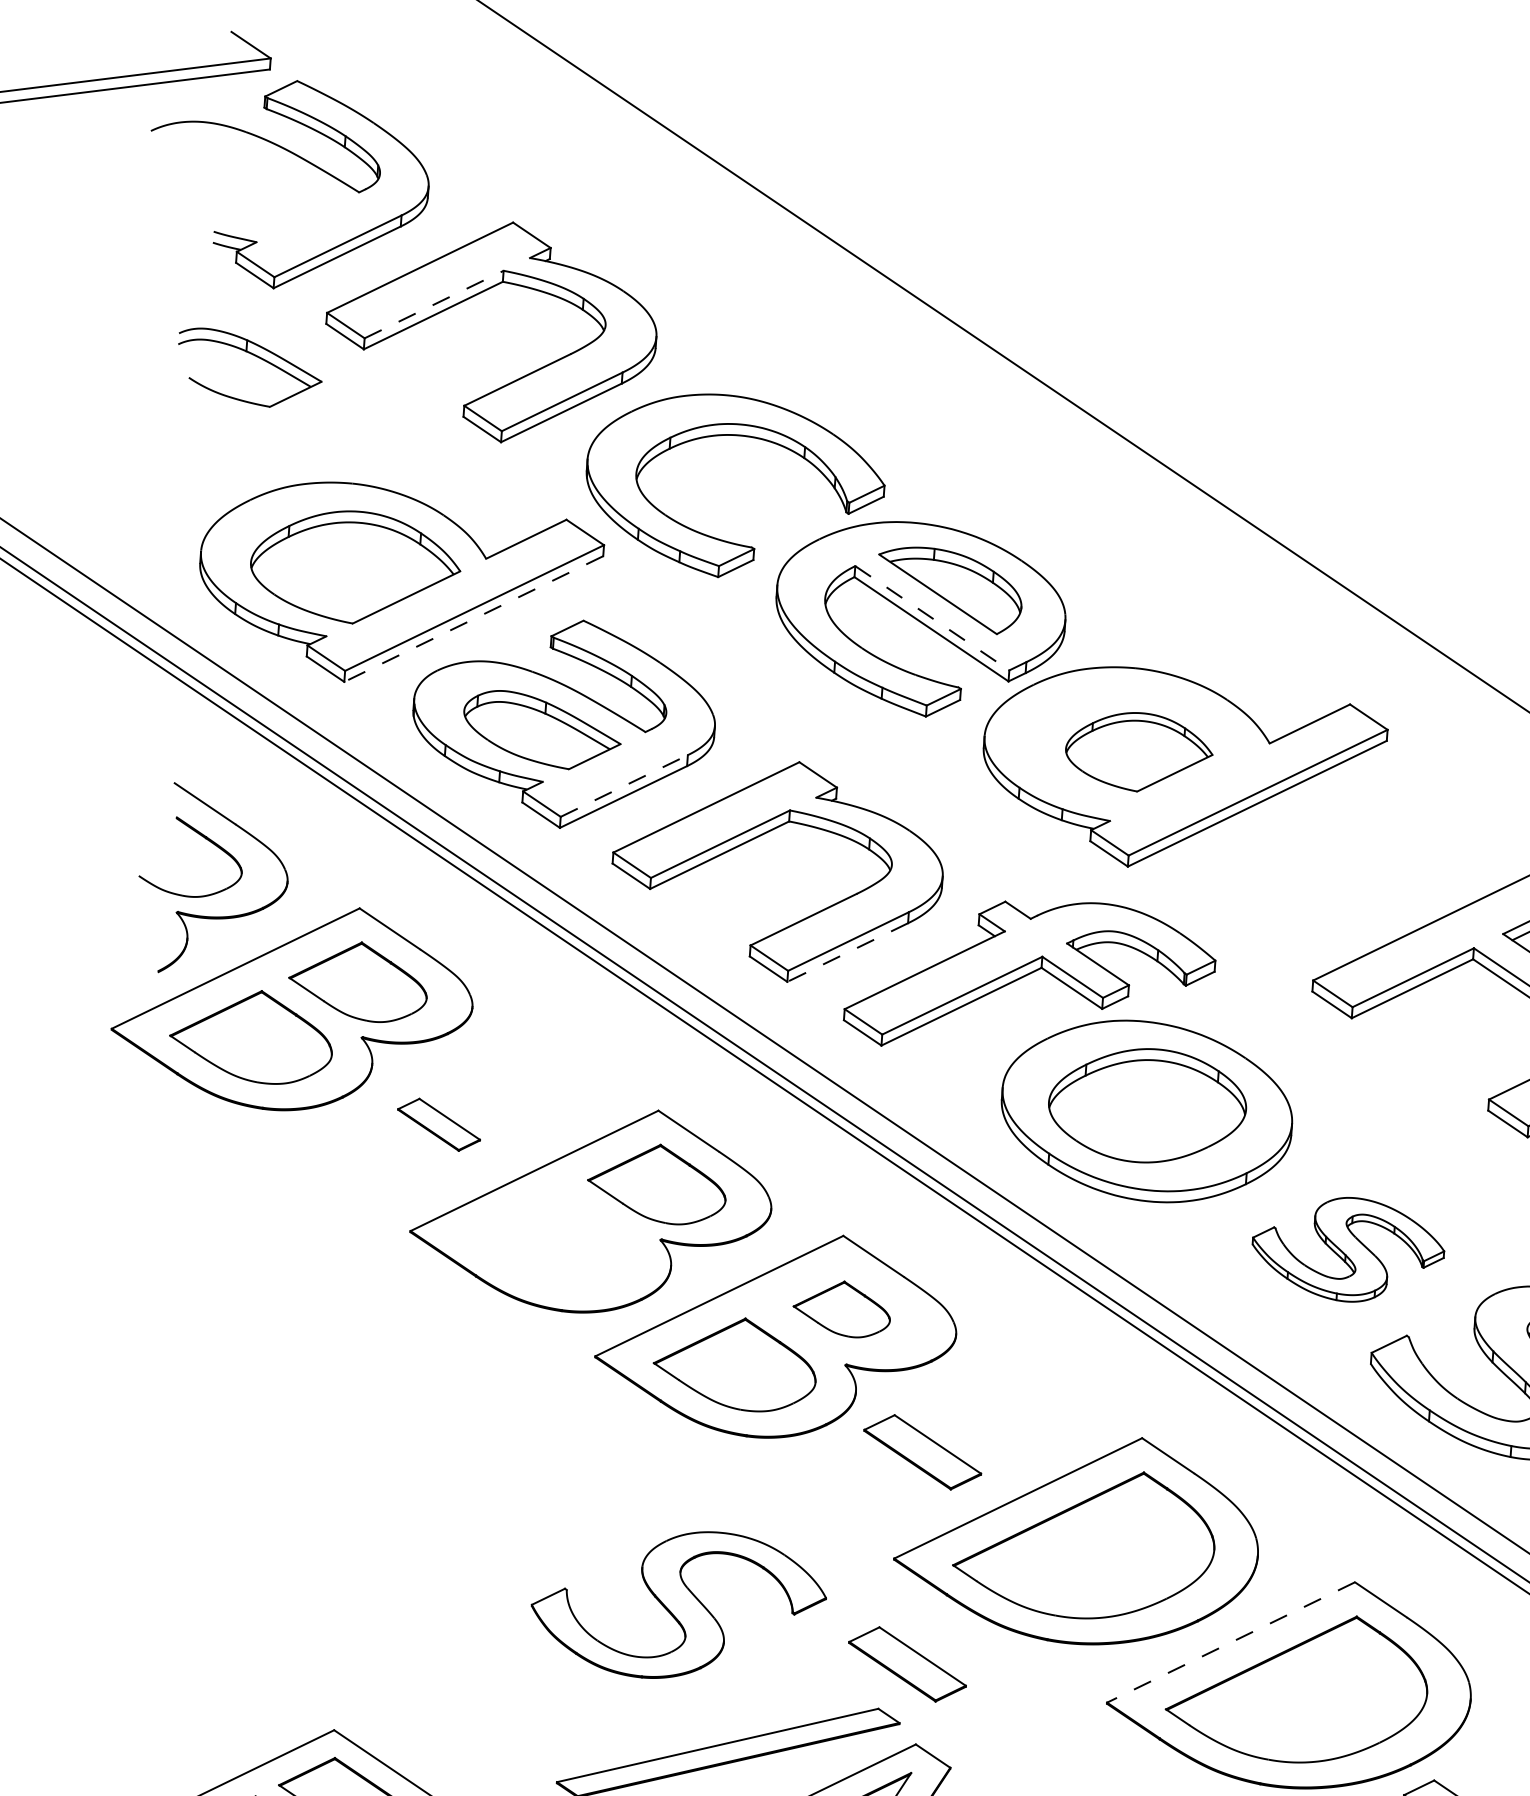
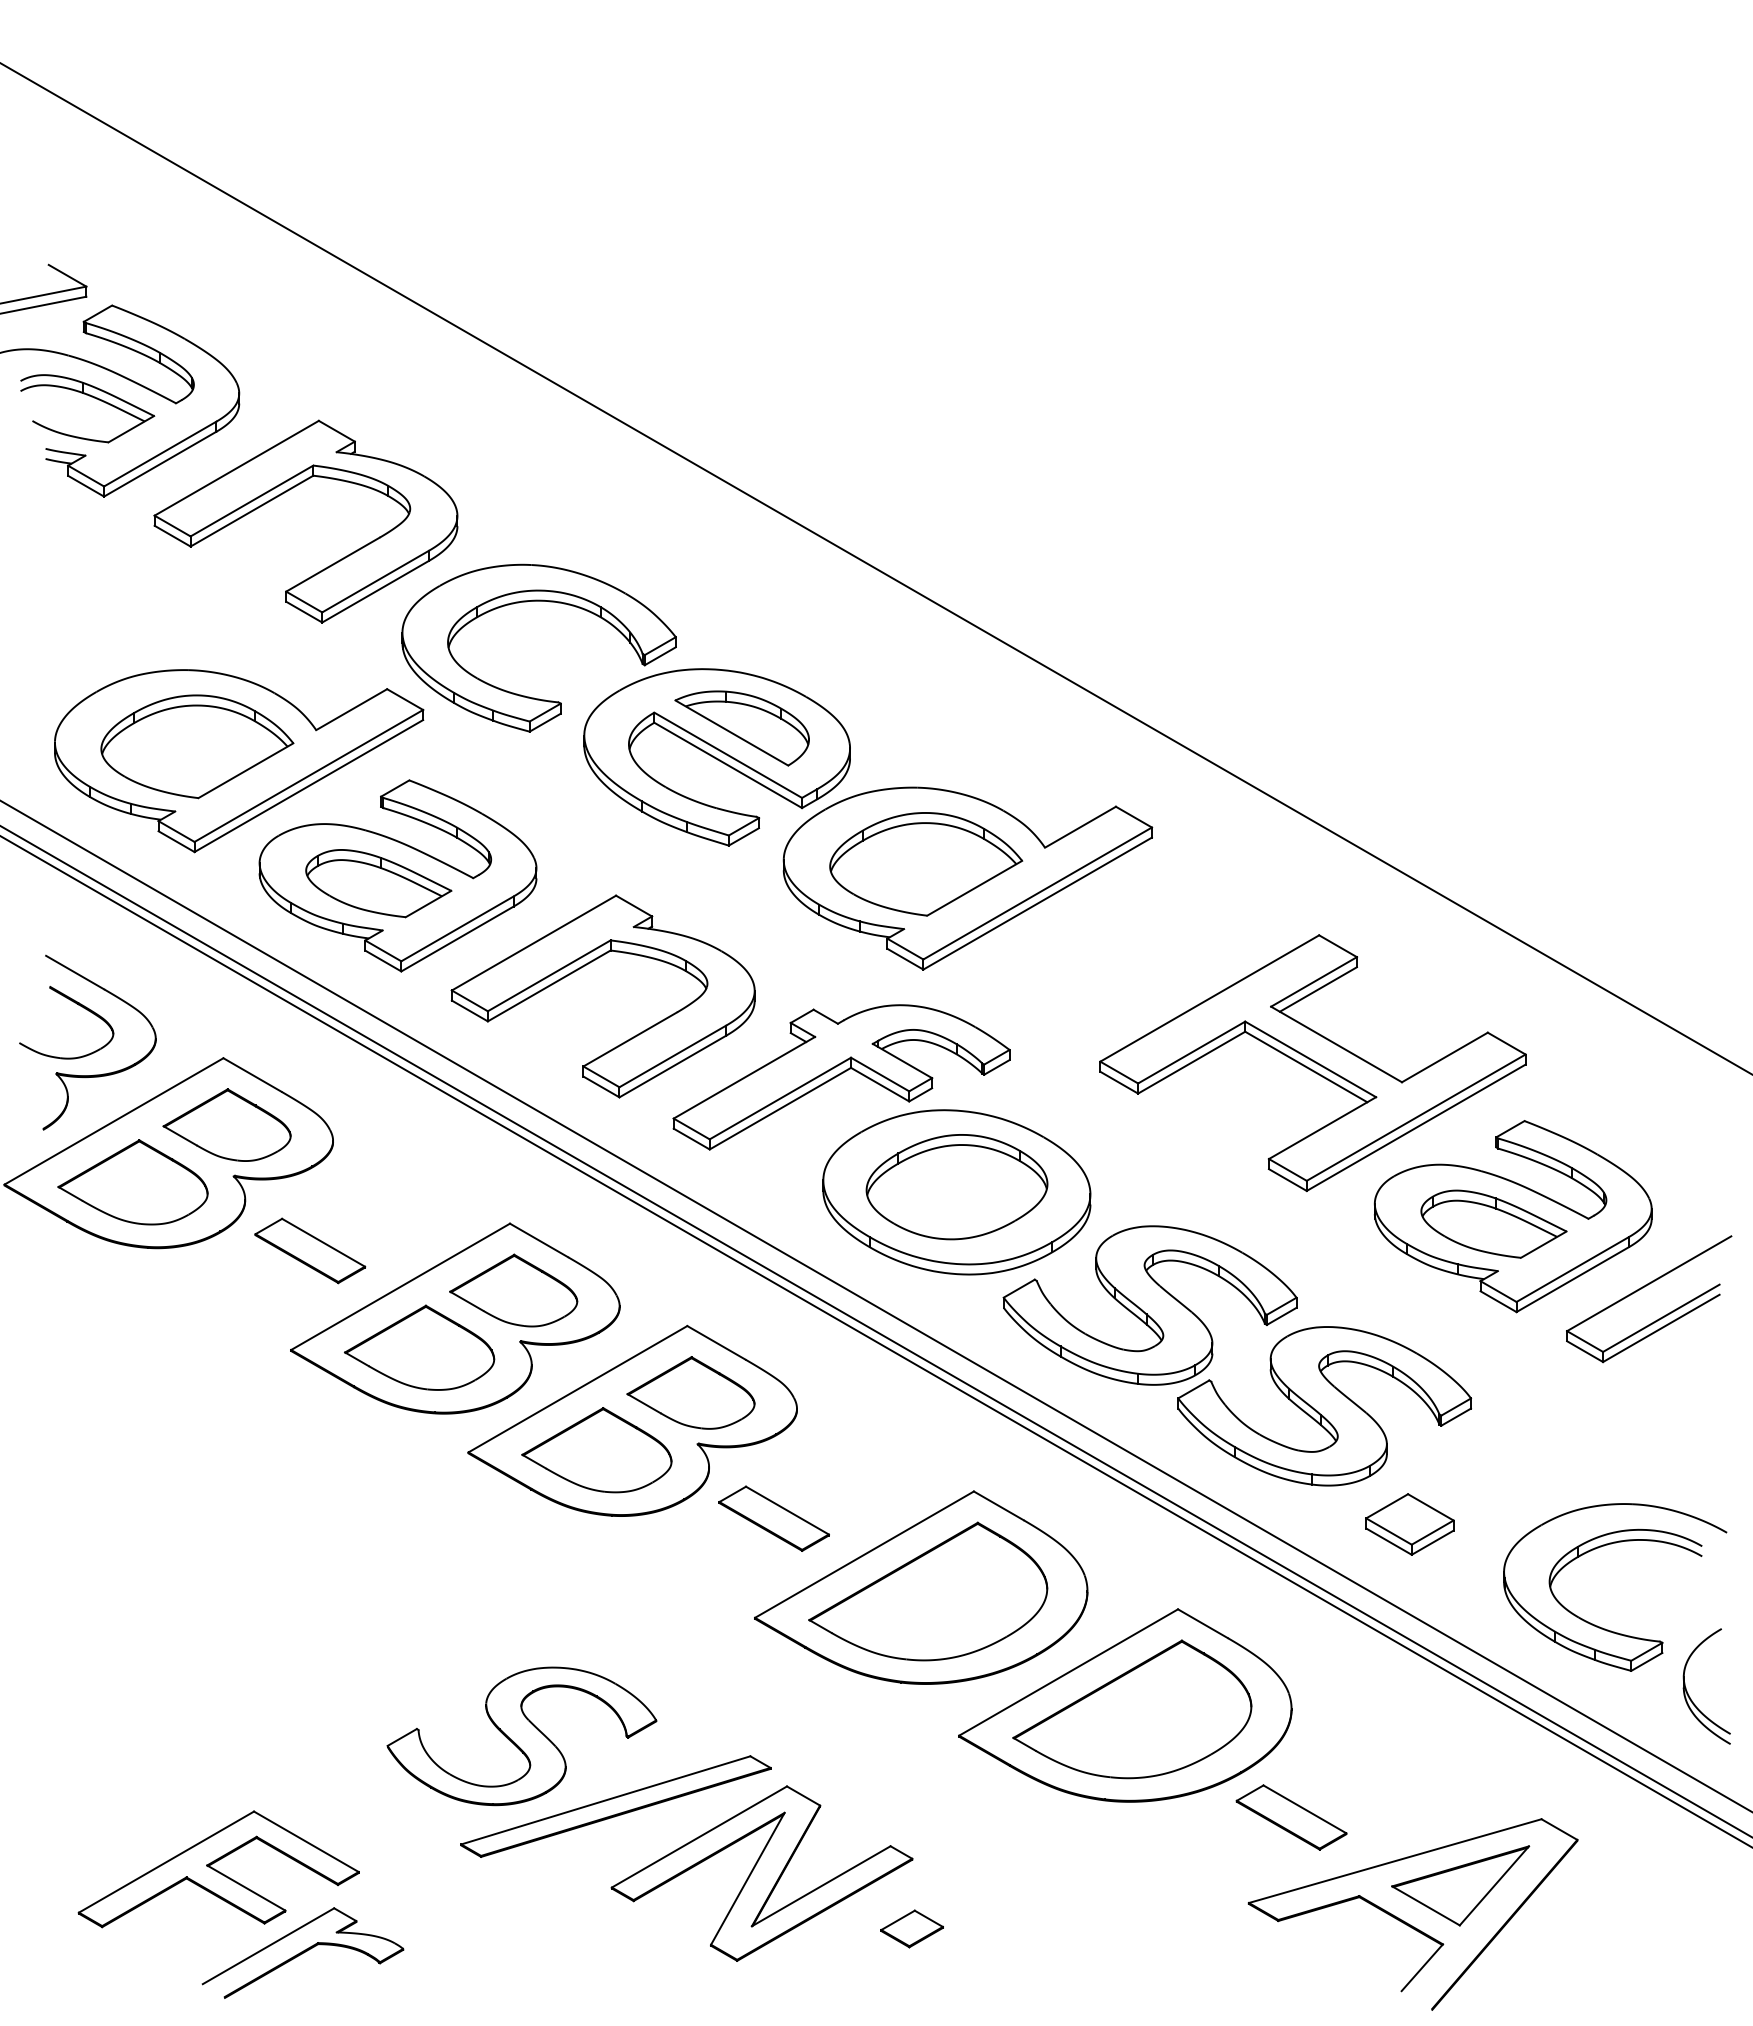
line: (433, 305) -> (251, 501), dashed -> solid
part: (254, 356) -> (91, 397), moved
line: (932, 618) -> (728, 755), dashed -> solid
line: (473, 619) -> (308, 786), dashed -> solid
part: (1139, 752) -> (926, 864), size x1.43
line: (624, 785) -> (457, 928), dashed -> solid
line: (847, 952) -> (672, 1066), dashed -> solid
part: (439, 1124) -> (310, 1250), size x1.43
part: (550, 1238) -> (419, 1347), added
part: (1347, 1249) -> (1149, 1305), size x1.67
part: (841, 1308) -> (690, 1392), size x1.43
part: (678, 1605) -> (521, 1736), moved
line: (1230, 1642) -> (1068, 1672), dashed -> solid
part: (906, 1664) -> (773, 1713), removed

